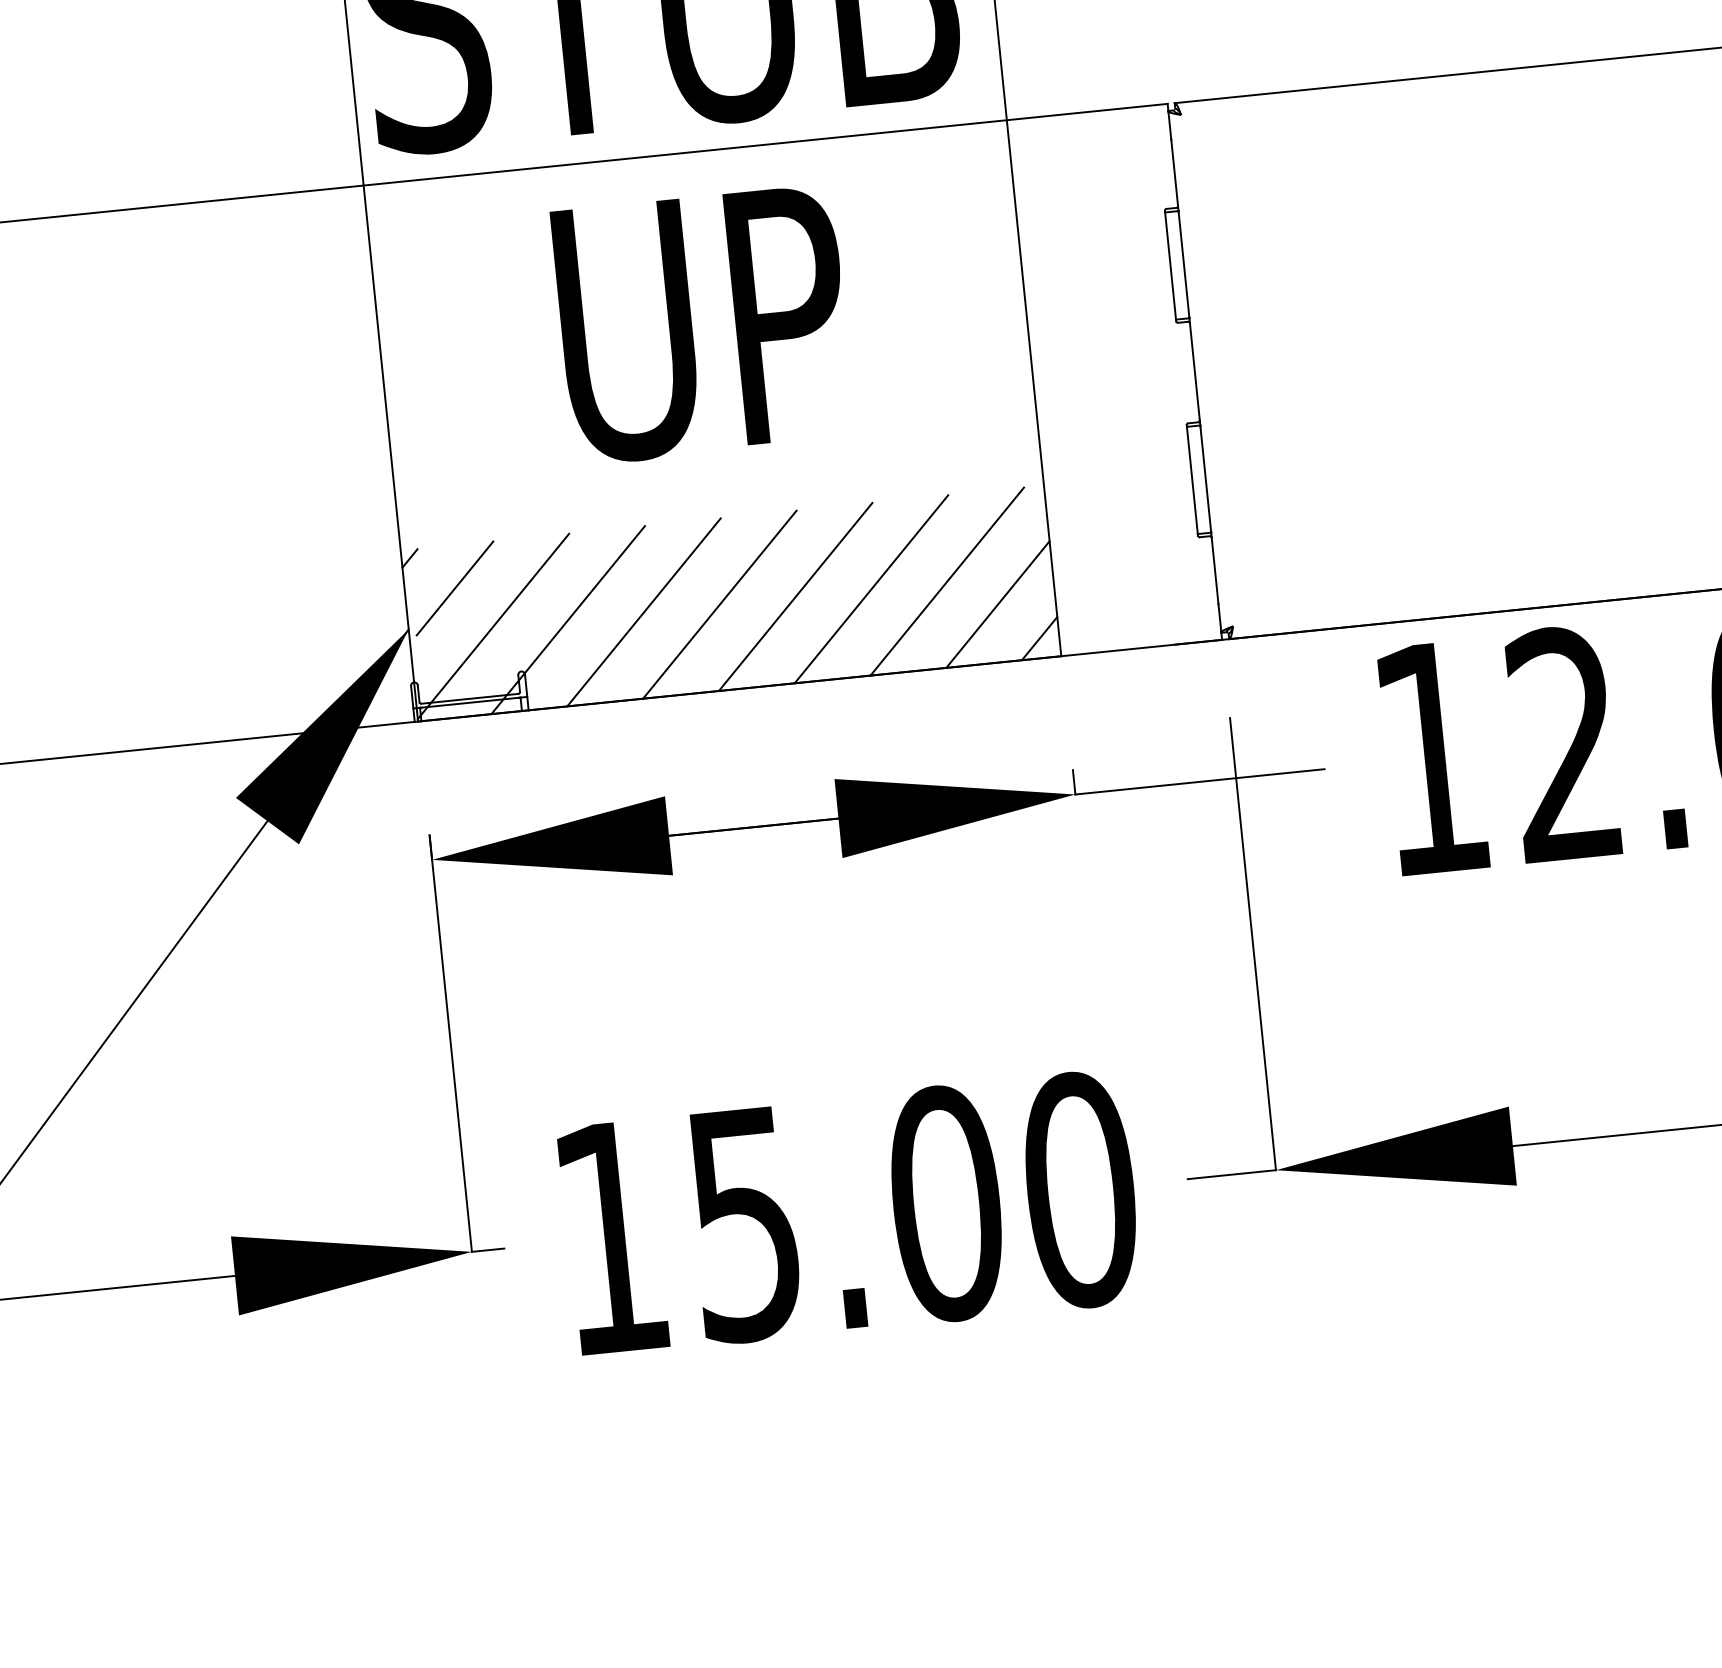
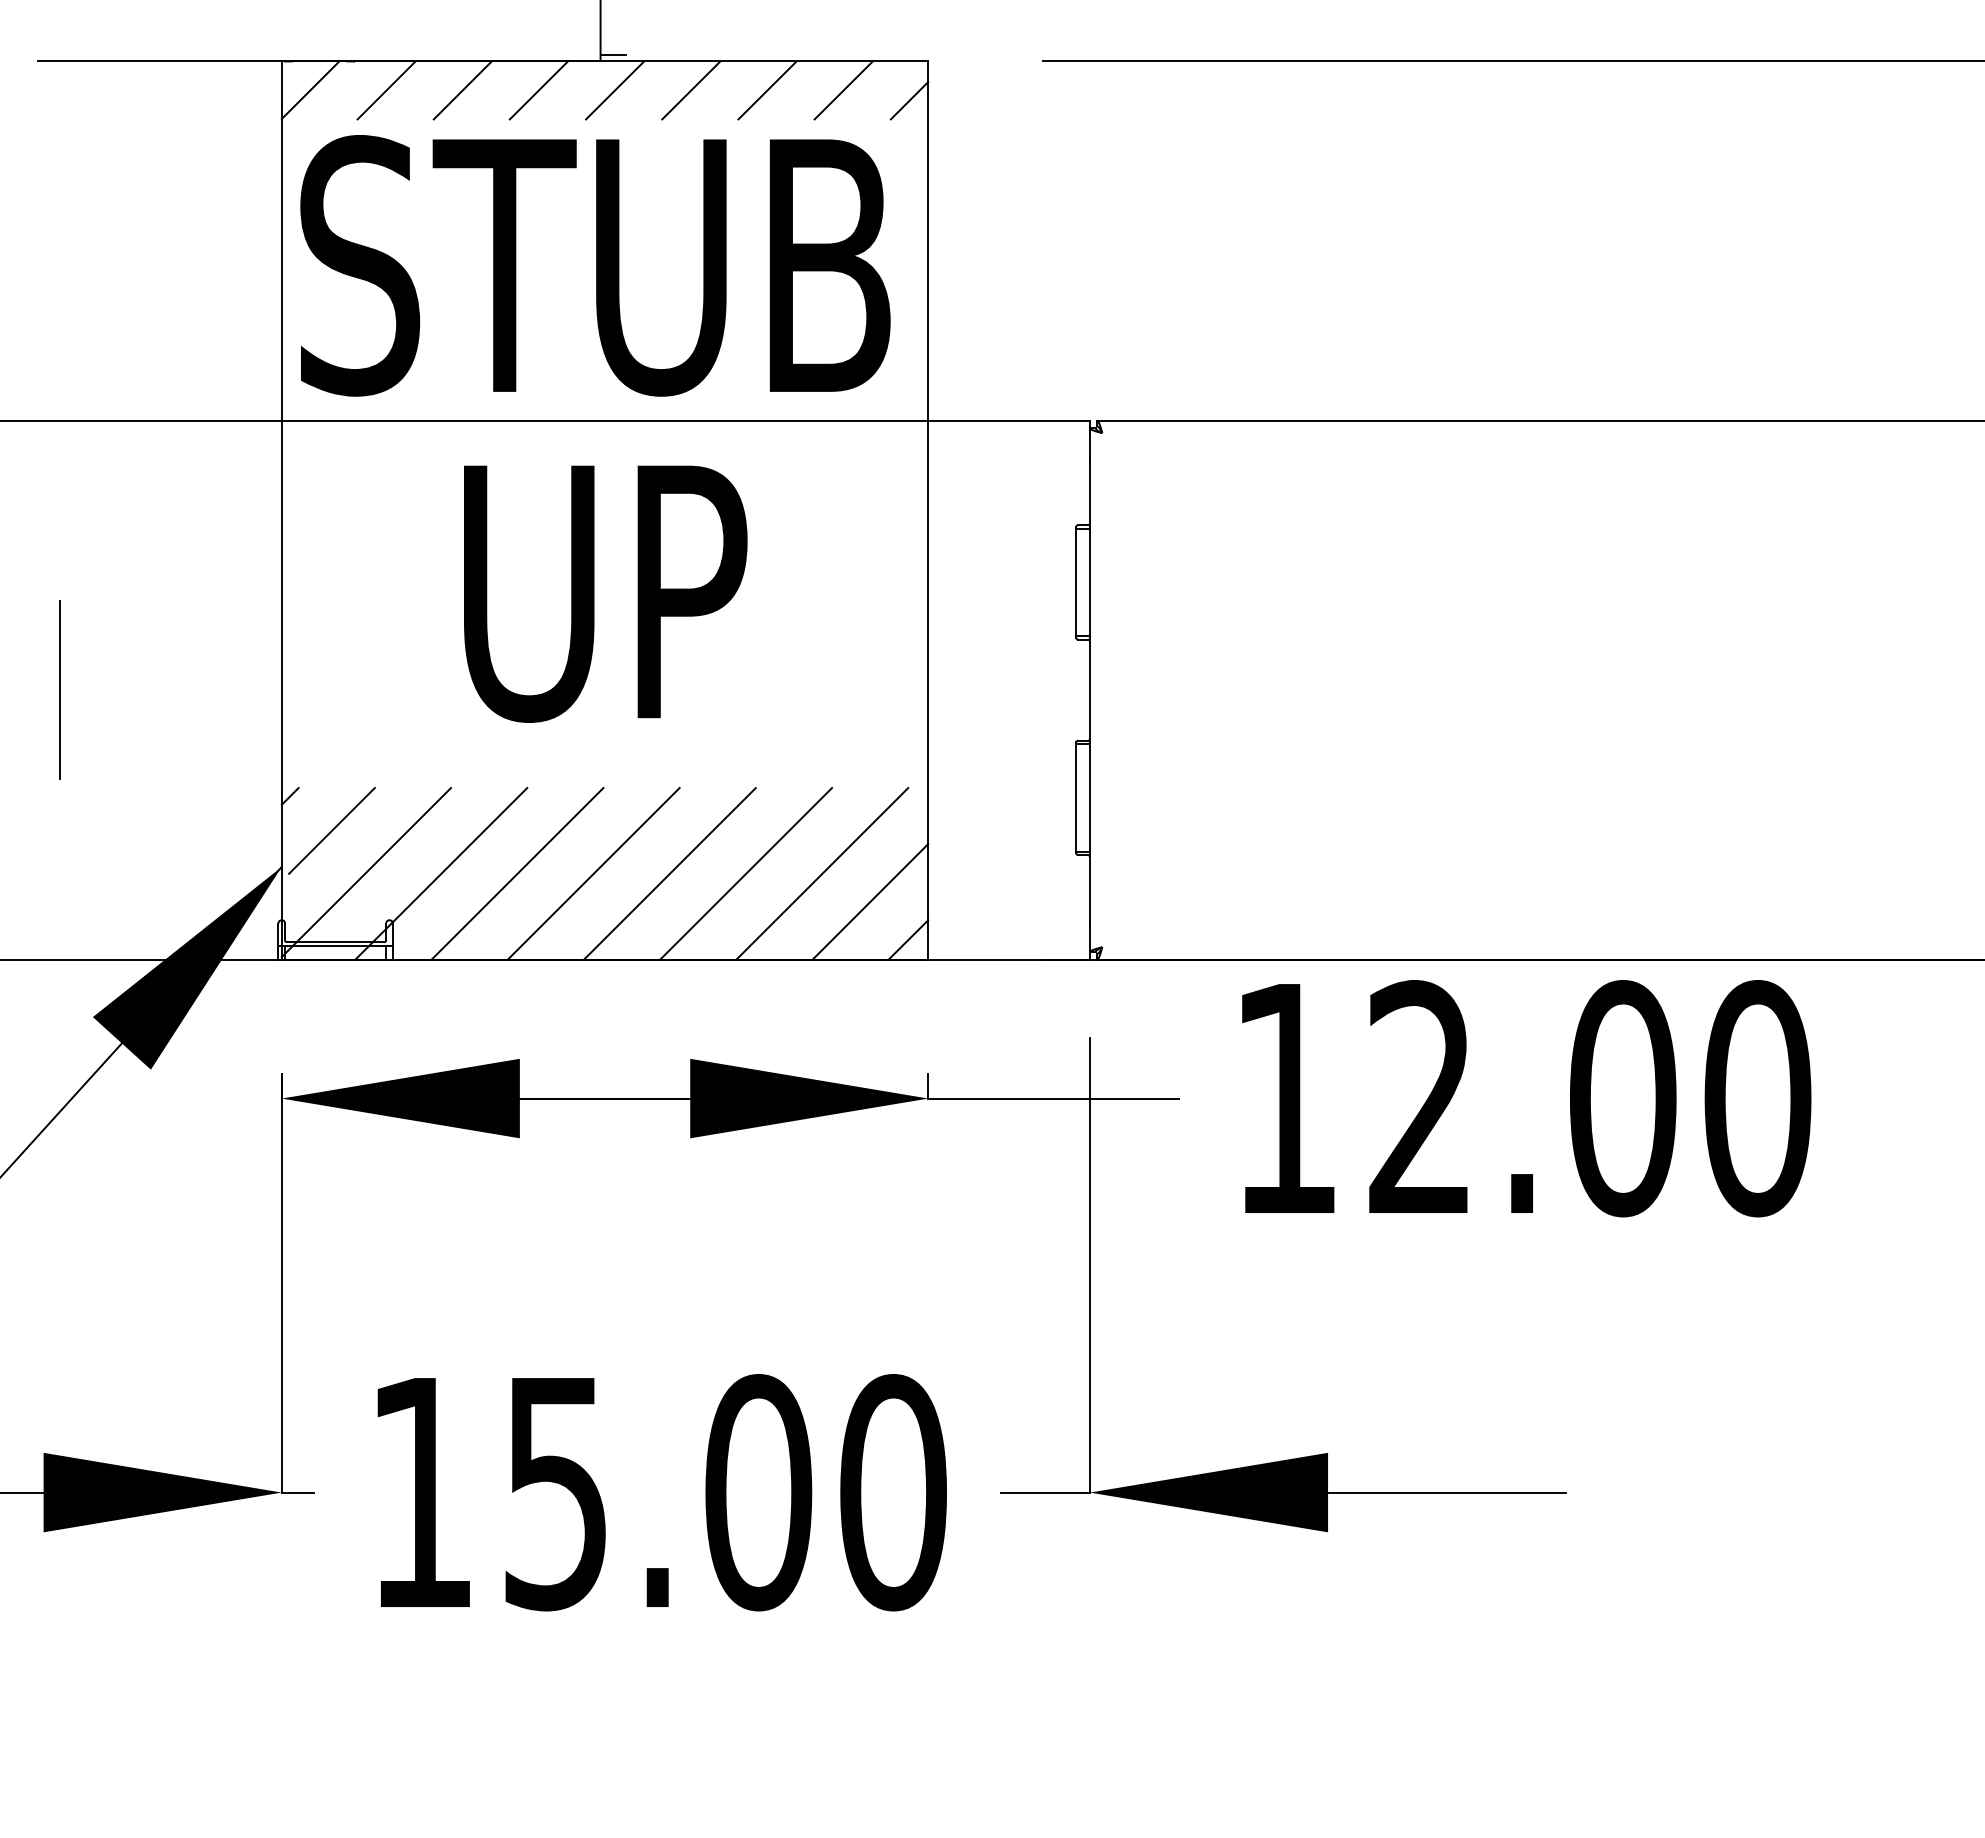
line: (169, 476) -> (59, 690), added

